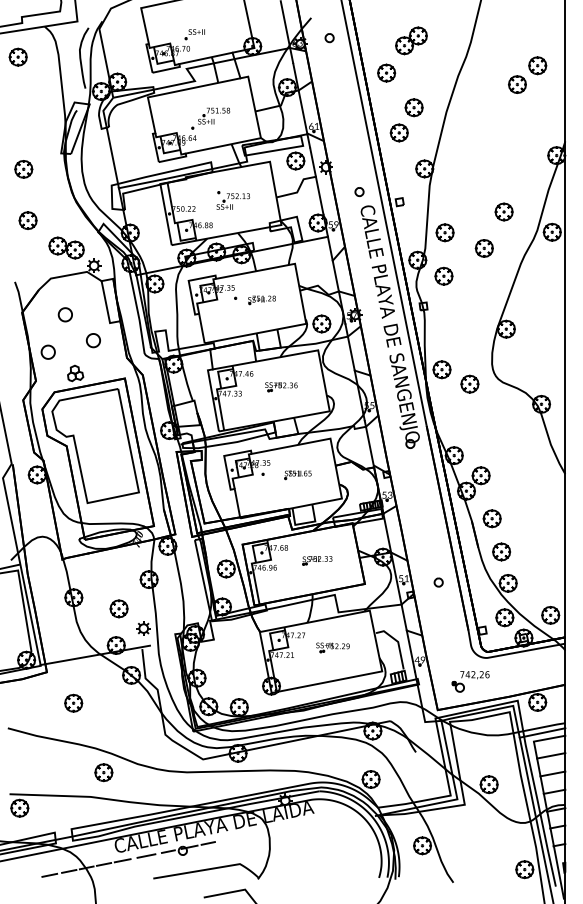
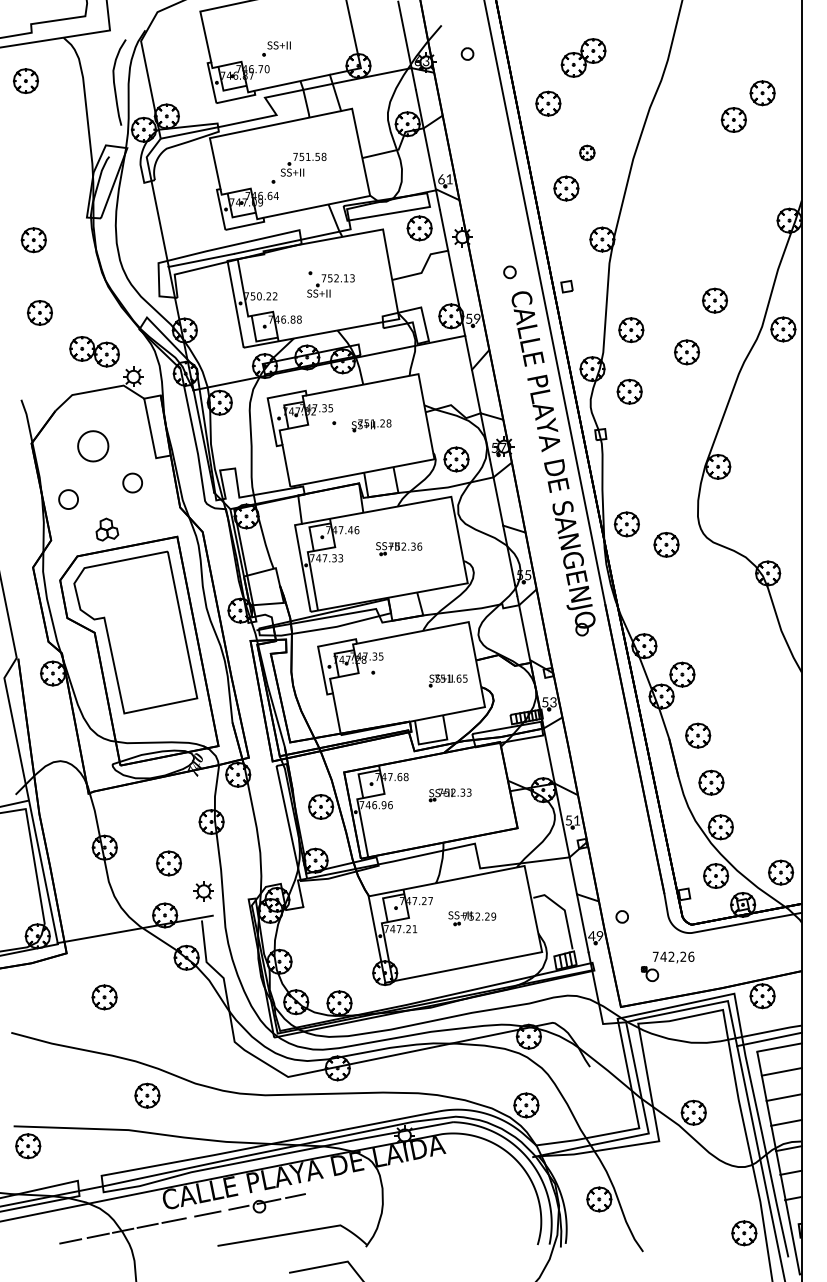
part: (413, 107) -> (586, 152), size x0.6
part: (64, 314) -> (91, 446), size x1.6
part: (297, 475) -> (447, 681), moved
part: (438, 582) -> (621, 916), moved

